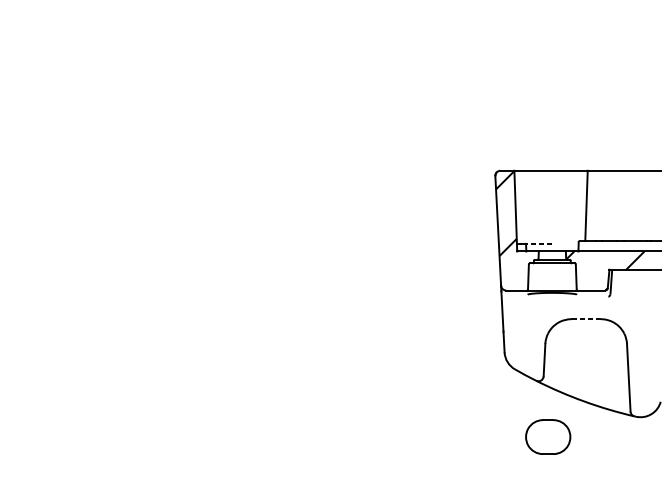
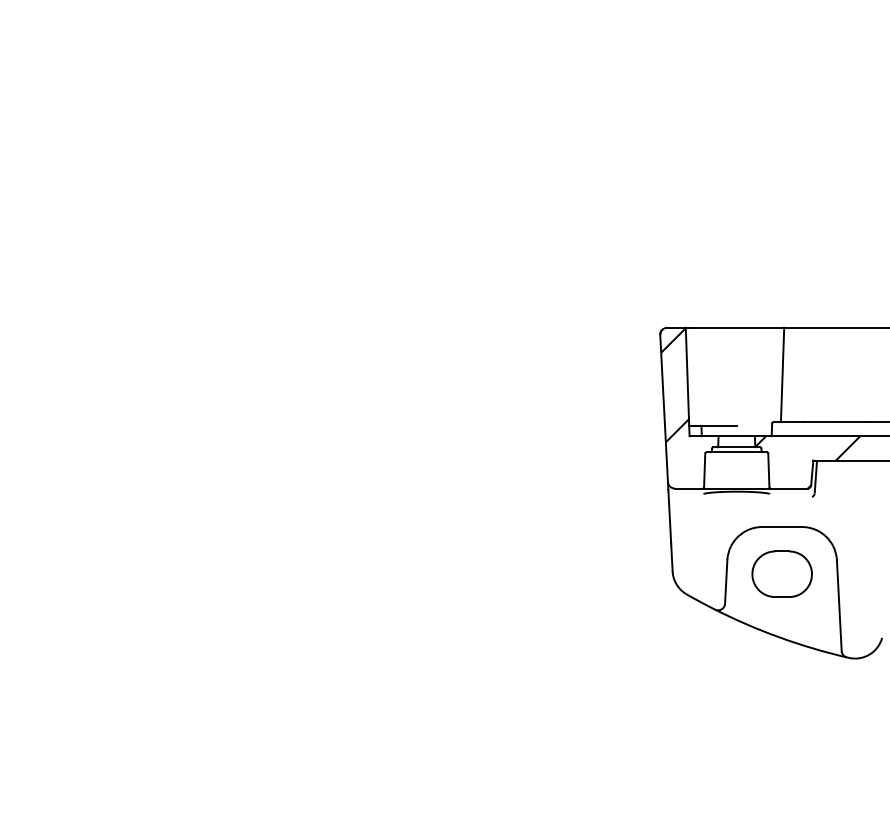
line: (538, 243) -> (717, 425), dashed -> solid
line: (586, 319) -> (782, 527), dashed -> solid
part: (547, 436) -> (781, 573), moved

